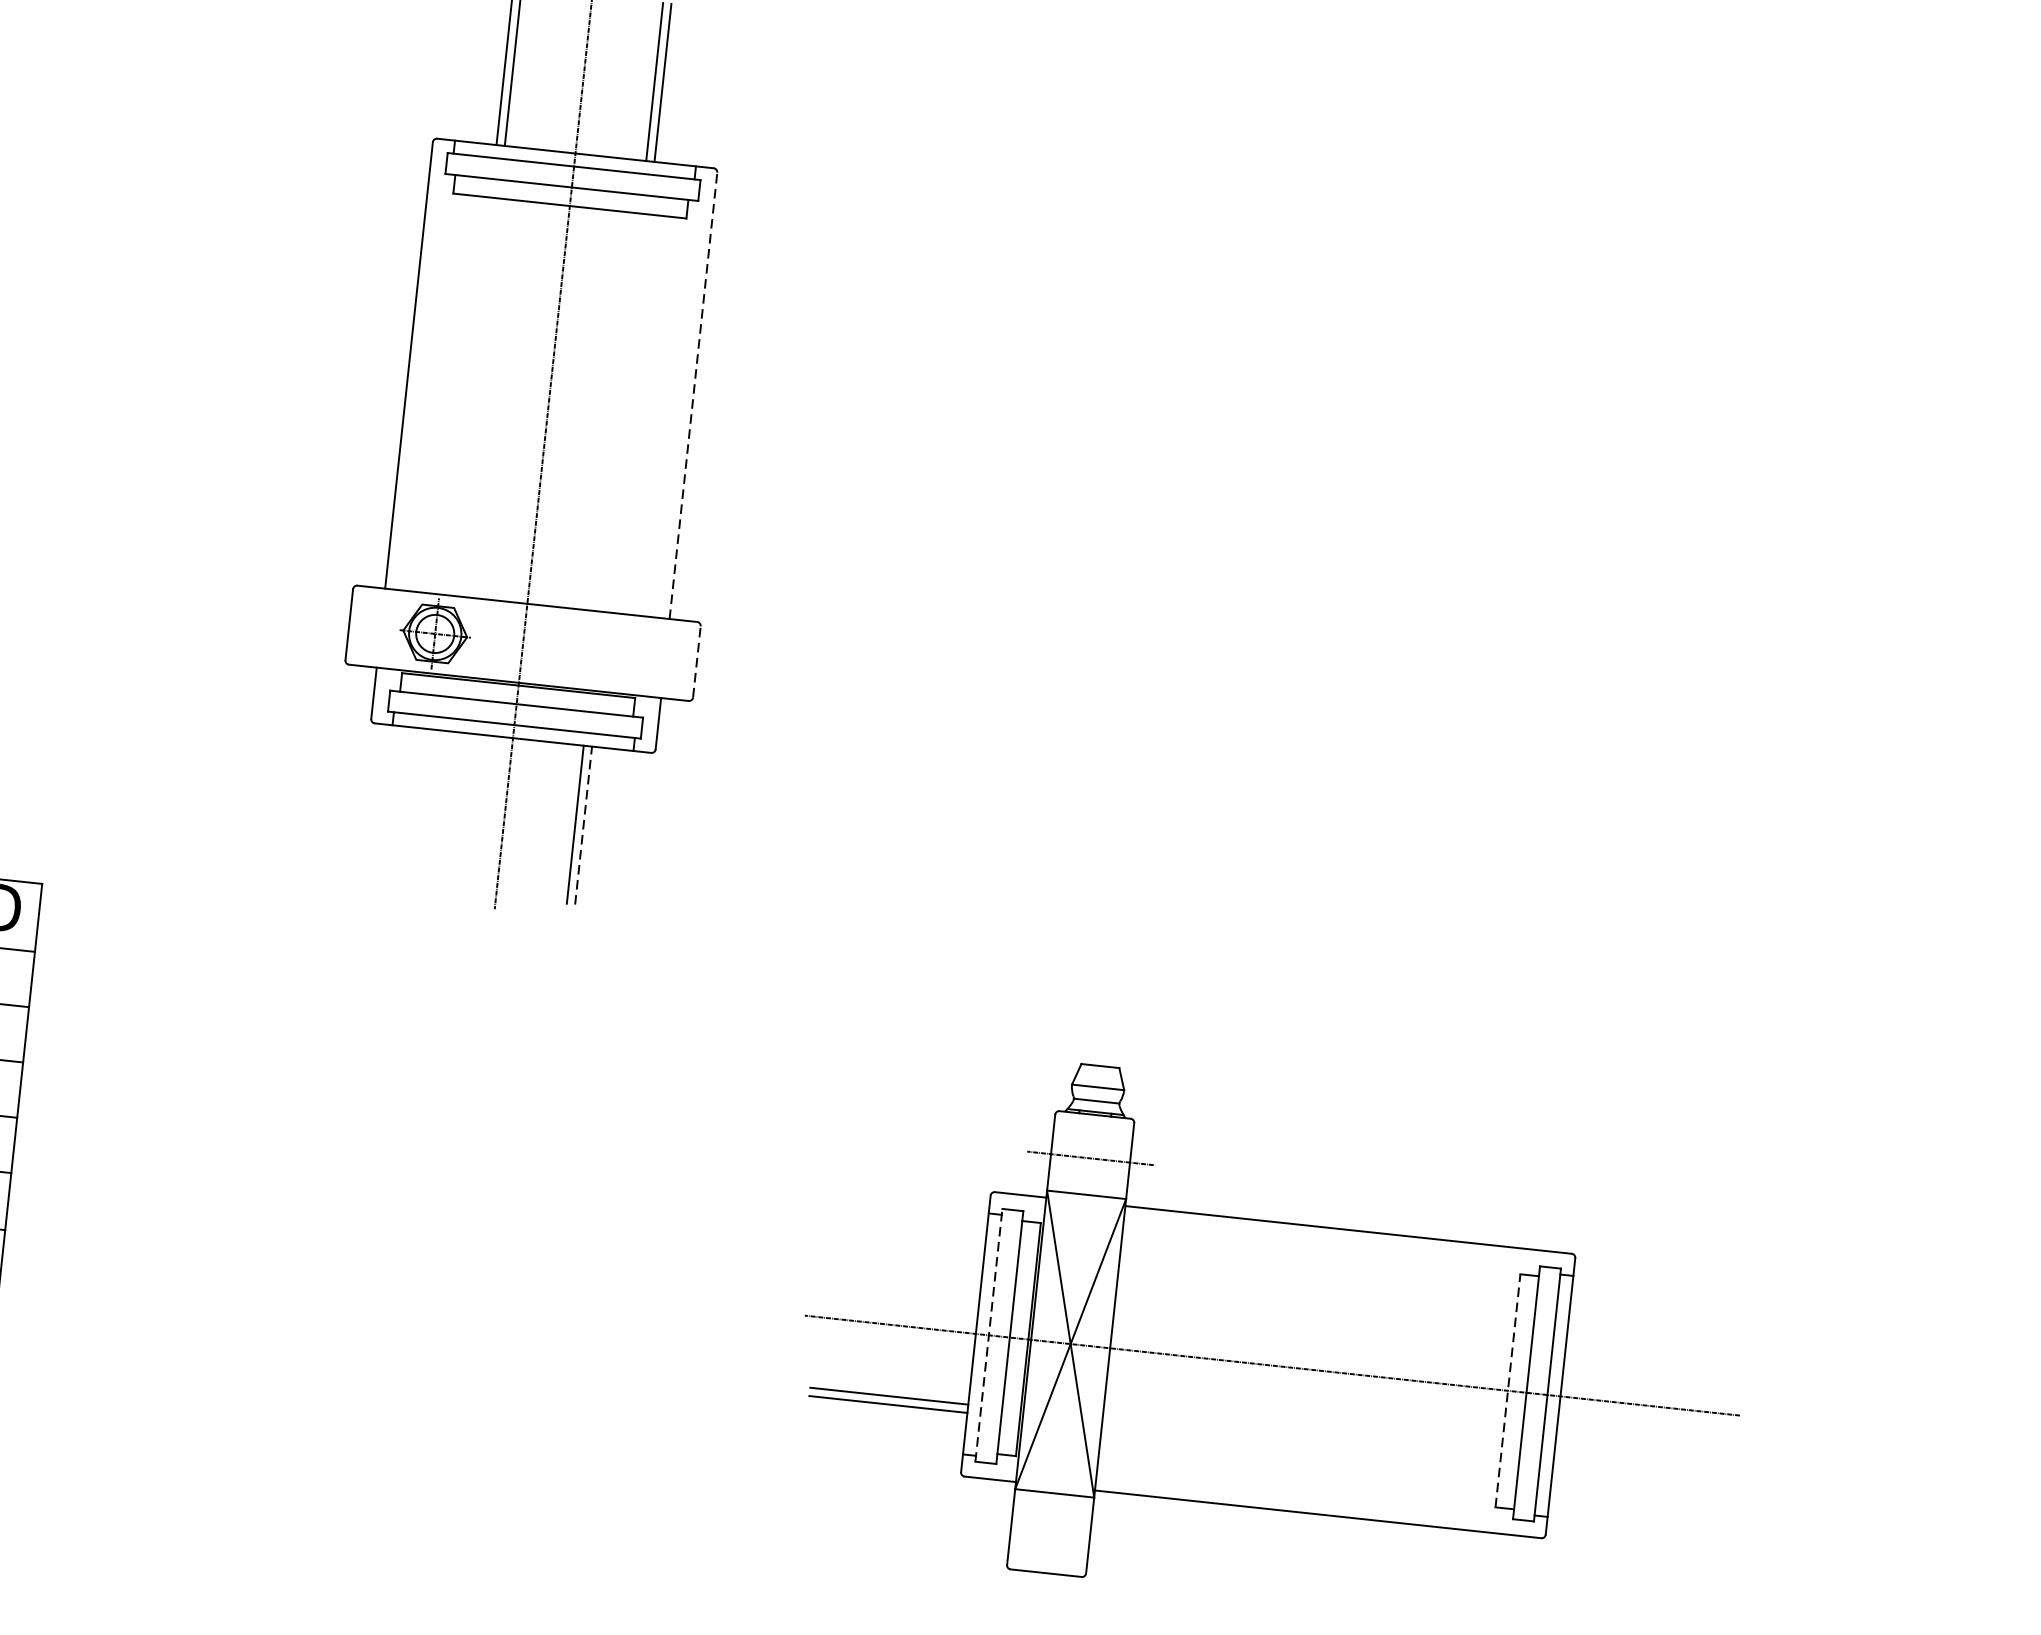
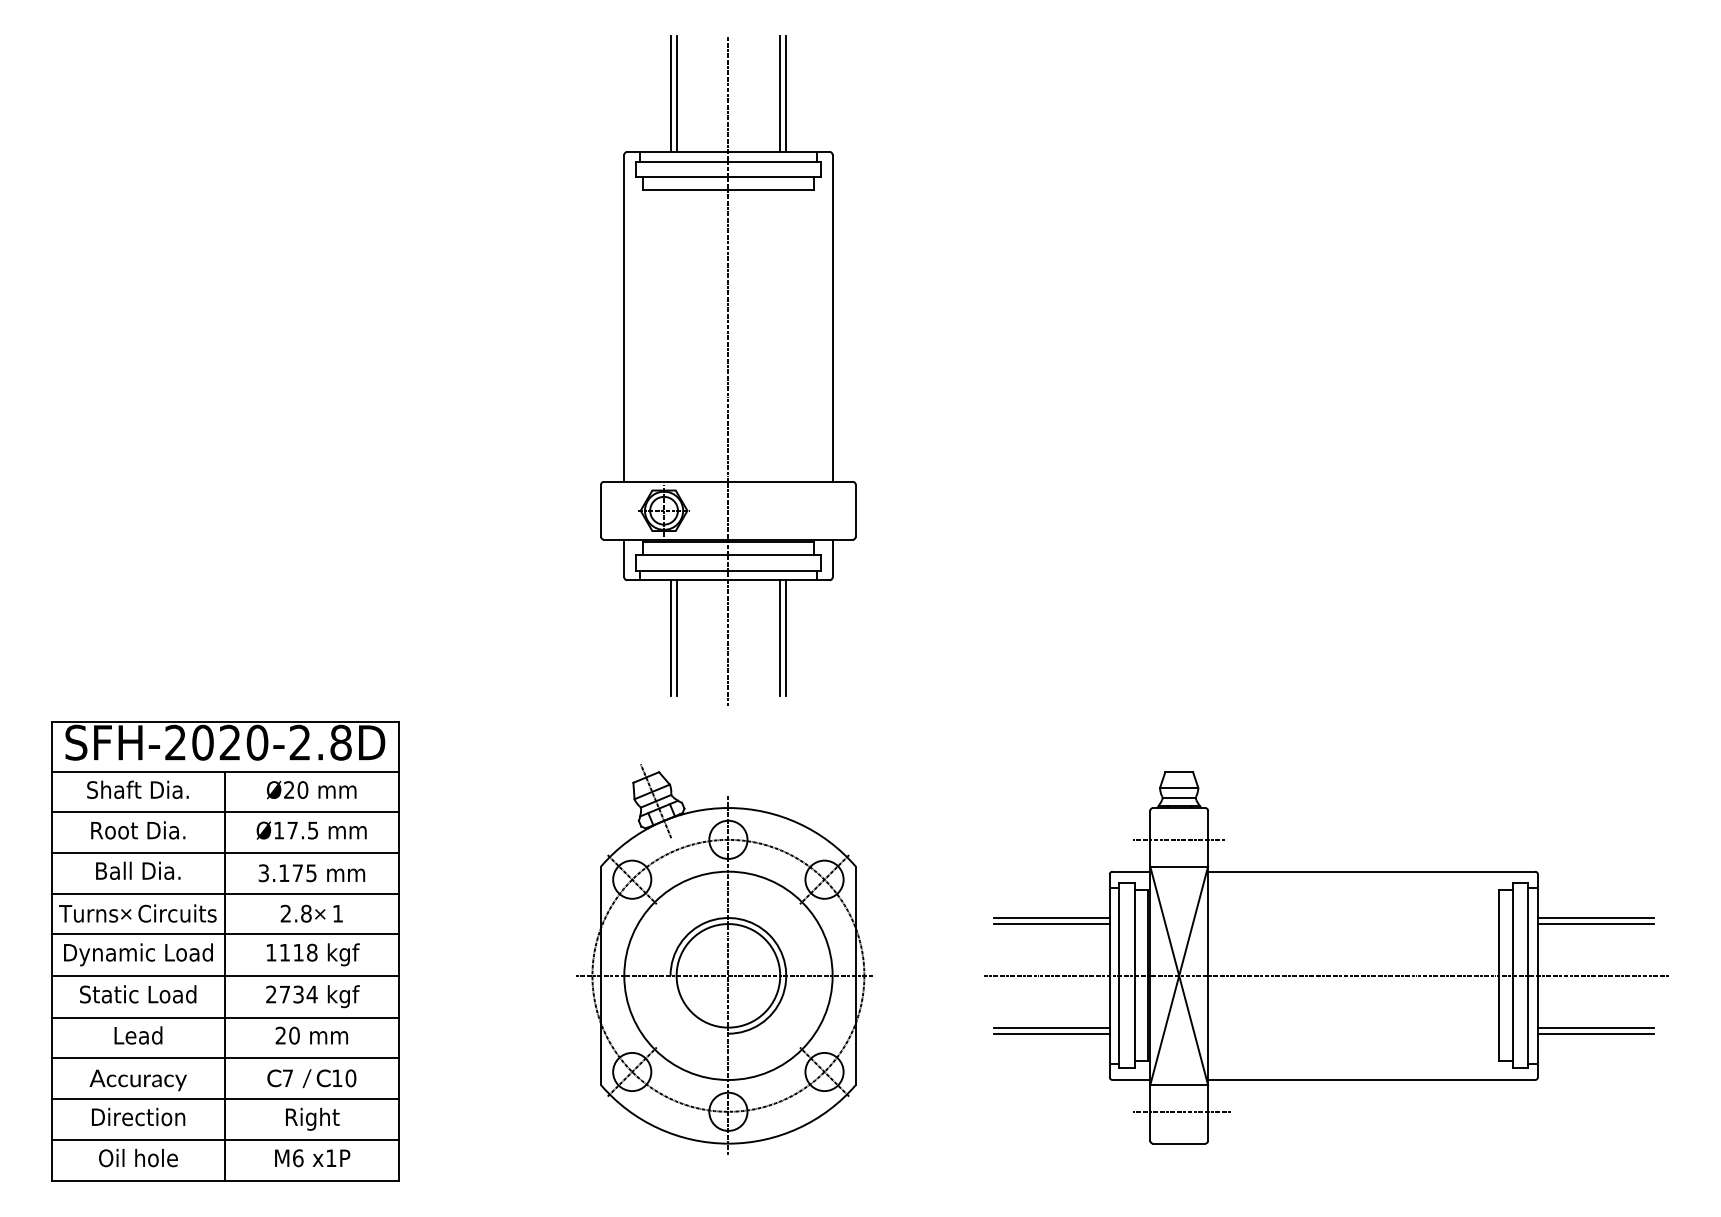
line: (693, 394) -> (832, 317), dashed -> solid
line: (696, 661) -> (855, 510), dashed -> solid
line: (425, 807) -> (670, 637), added
line: (433, 808) -> (676, 637), added
line: (583, 826) -> (786, 638), dashed -> solid
line: (904, 1245) -> (1051, 917), added
part: (452, 1255) -> (724, 959), added
line: (903, 1255) -> (1051, 924), added
line: (1647, 1325) -> (1595, 917), added
line: (989, 1334) -> (1119, 975), dashed -> solid
line: (1646, 1334) -> (1595, 924), added
line: (1508, 1390) -> (1499, 975), dashed -> solid
line: (1631, 1475) -> (1595, 1027), added
line: (1630, 1483) -> (1595, 1033), added
line: (1054, 1529) -> (1181, 1111), added

